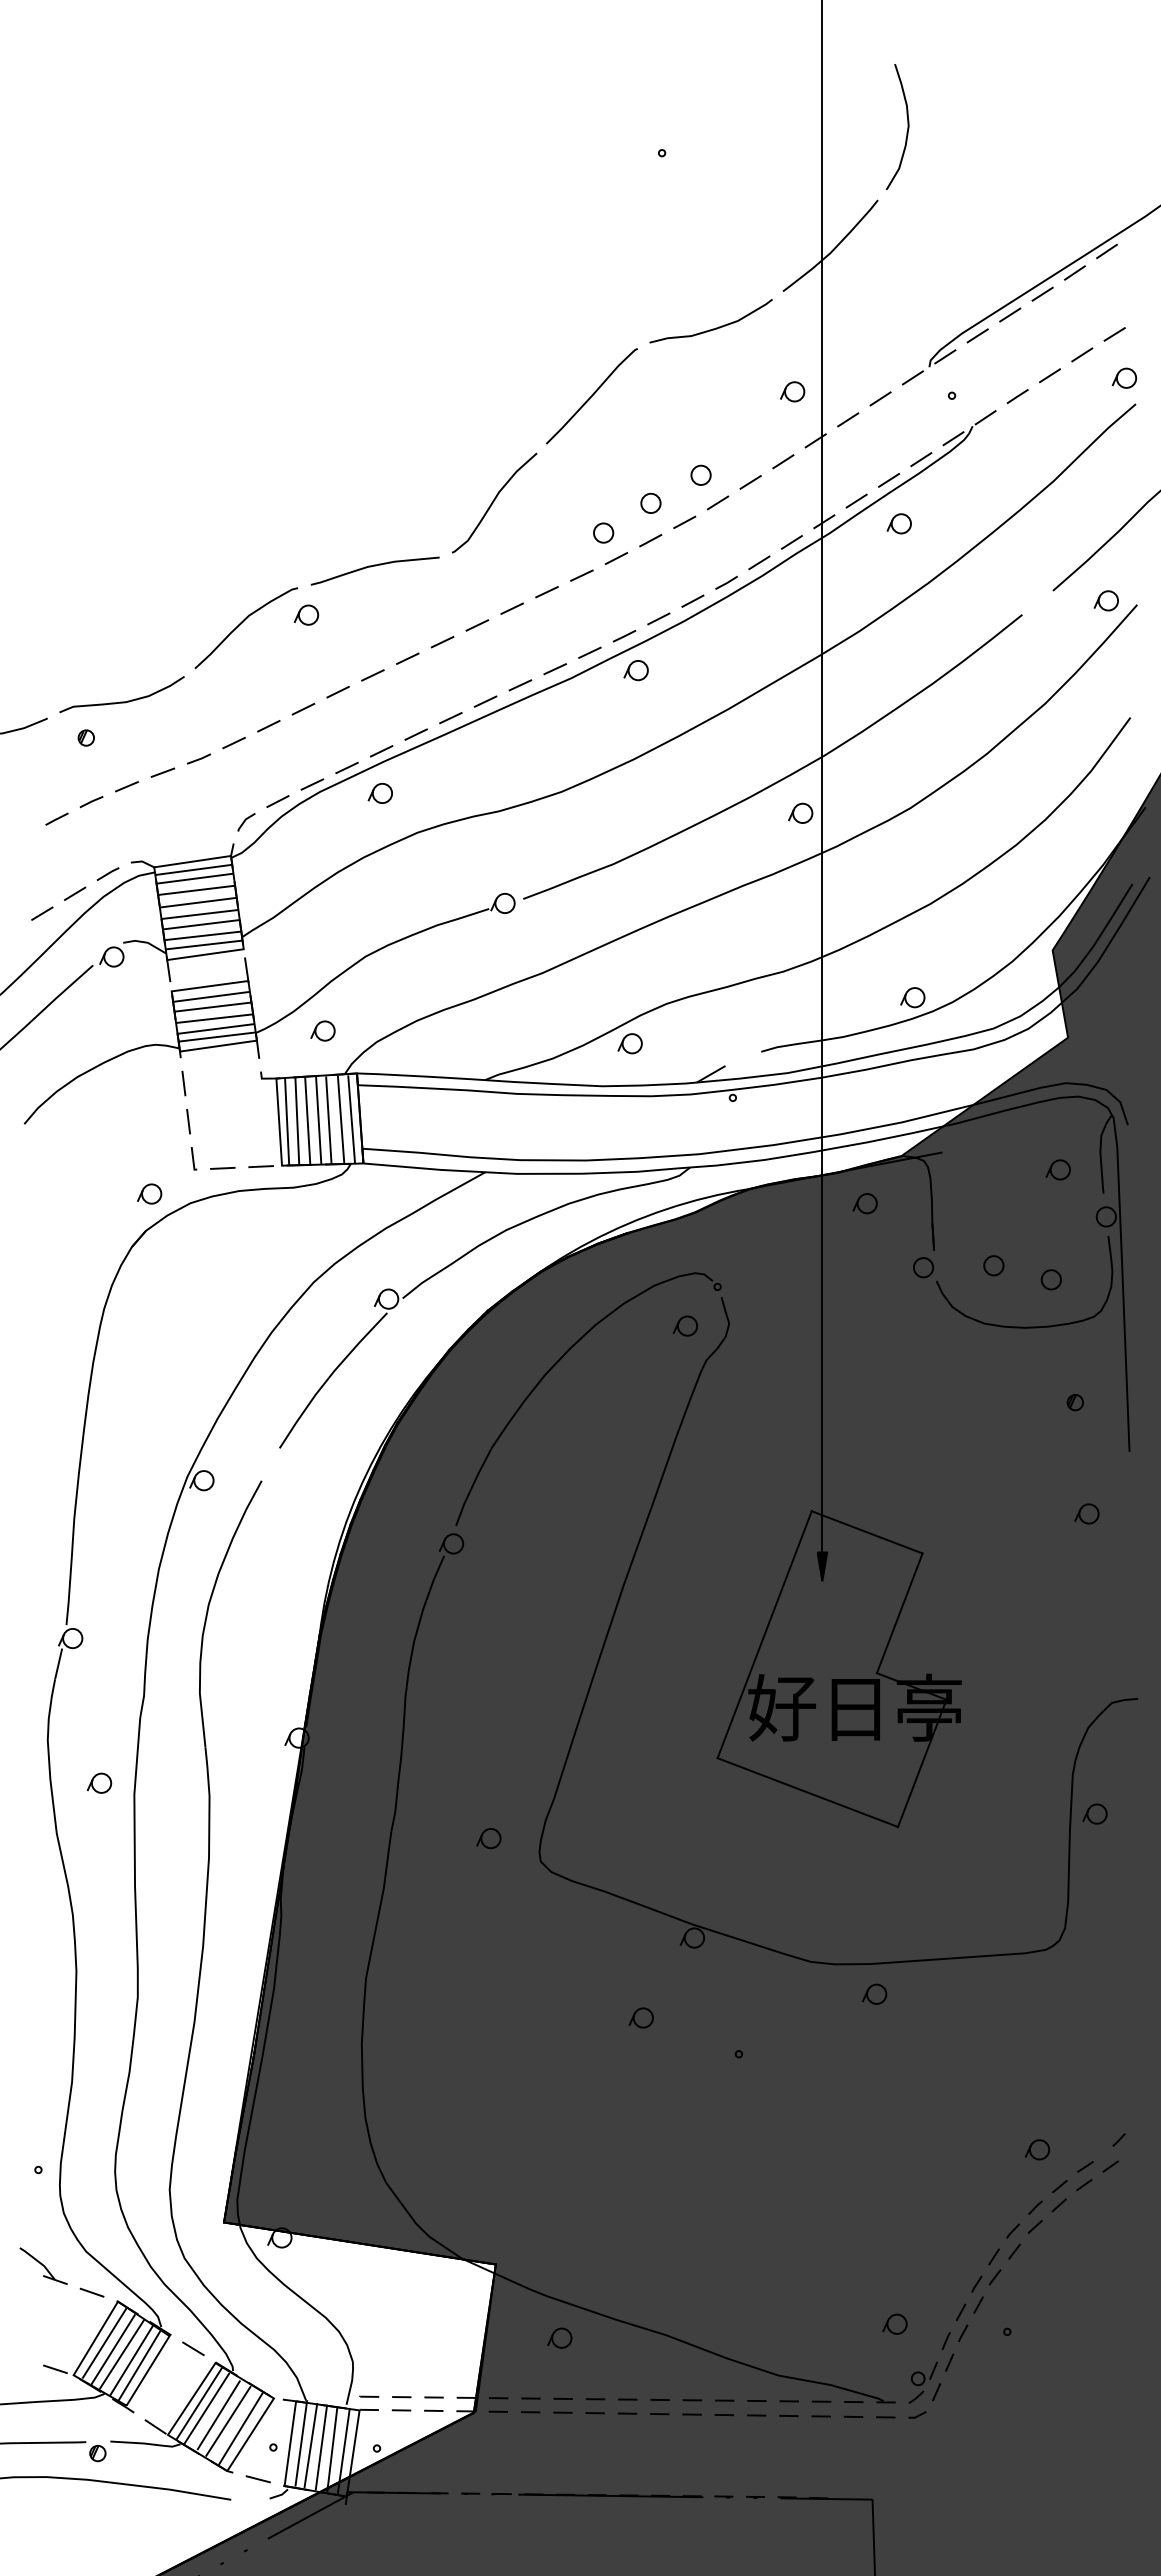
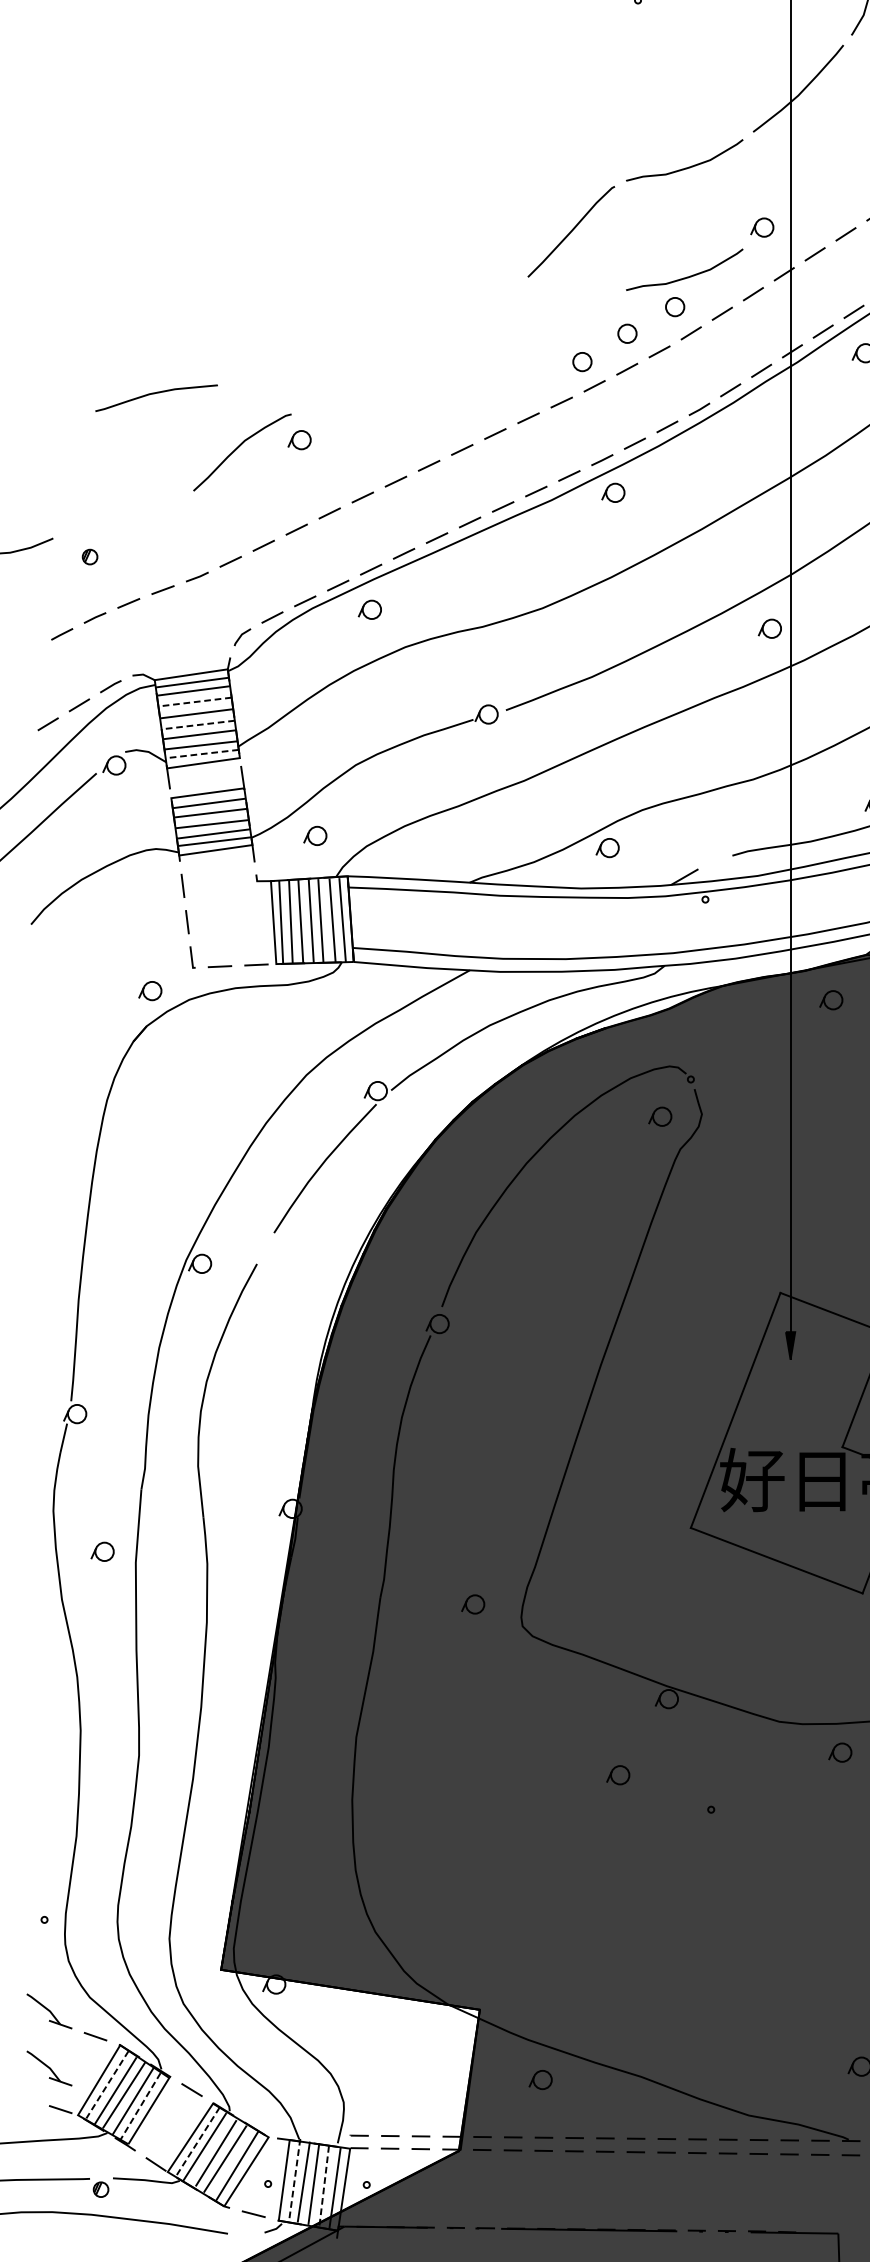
curve: (712, 443) -> (686, 276), added
curve: (494, 501) -> (478, 331), removed
curve: (374, 566) -> (155, 393), moved
curve: (121, 701) -> (123, 522), removed
line: (196, 890) -> (194, 702), solid -> dashed
line: (199, 914) -> (197, 725), solid -> dashed
line: (204, 945) -> (202, 754), solid -> dashed
part: (43, 2325) -> (49, 2067), added
line: (104, 2343) -> (107, 2085), solid -> dashed
line: (138, 2366) -> (139, 2106), solid -> dashed
line: (199, 2403) -> (197, 2142), solid -> dashed
line: (301, 2443) -> (294, 2180), solid -> dashed
line: (332, 2449) -> (324, 2185), solid -> dashed

